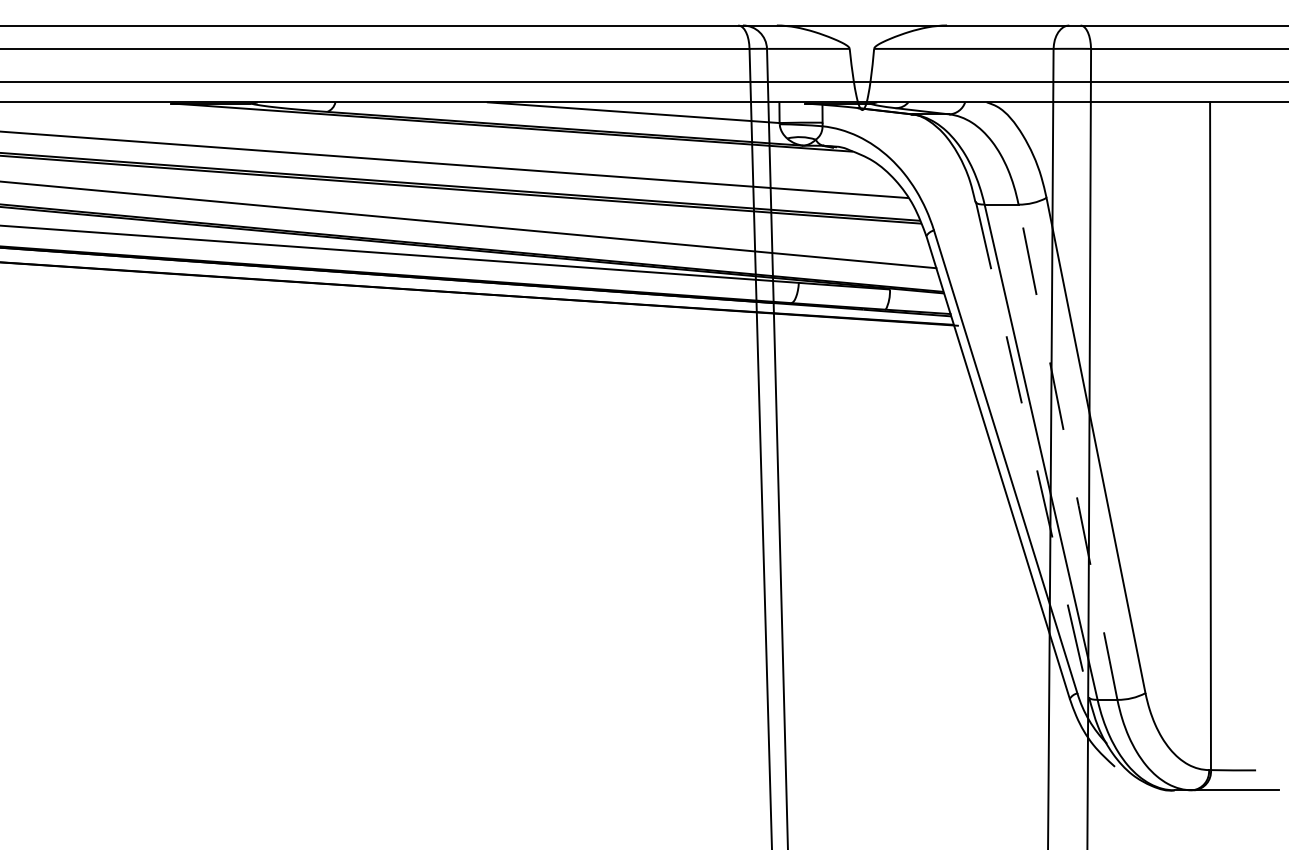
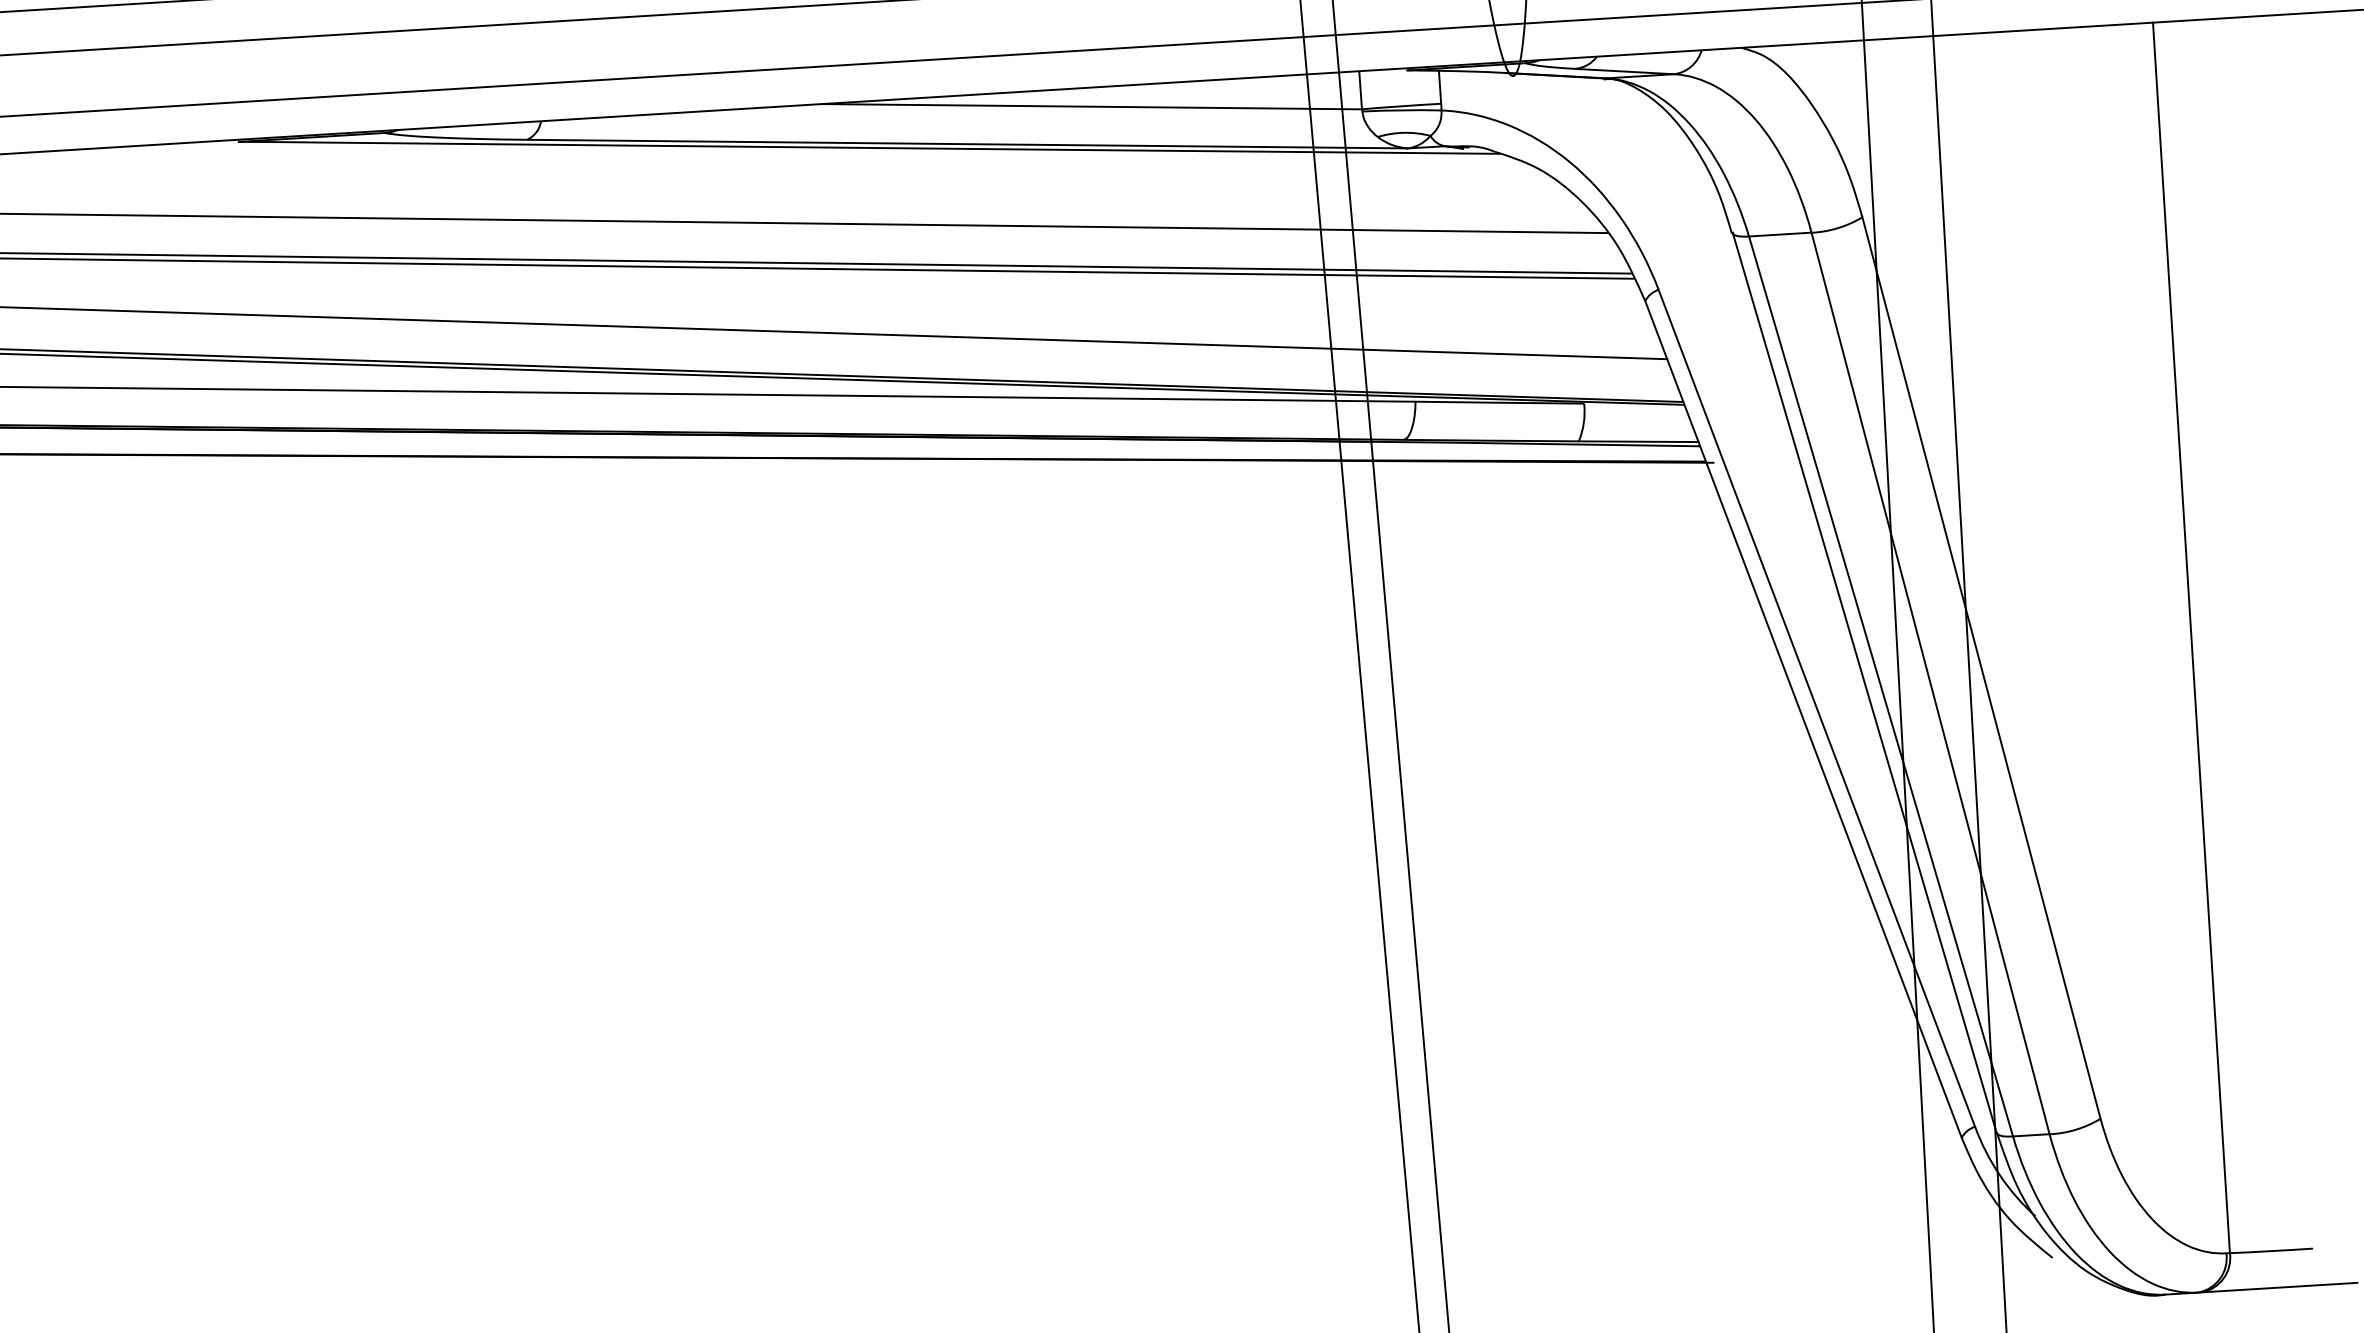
line: (1032, 449) -> (1864, 682), dashed -> solid
line: (1068, 453) -> (1931, 685), dashed -> solid

